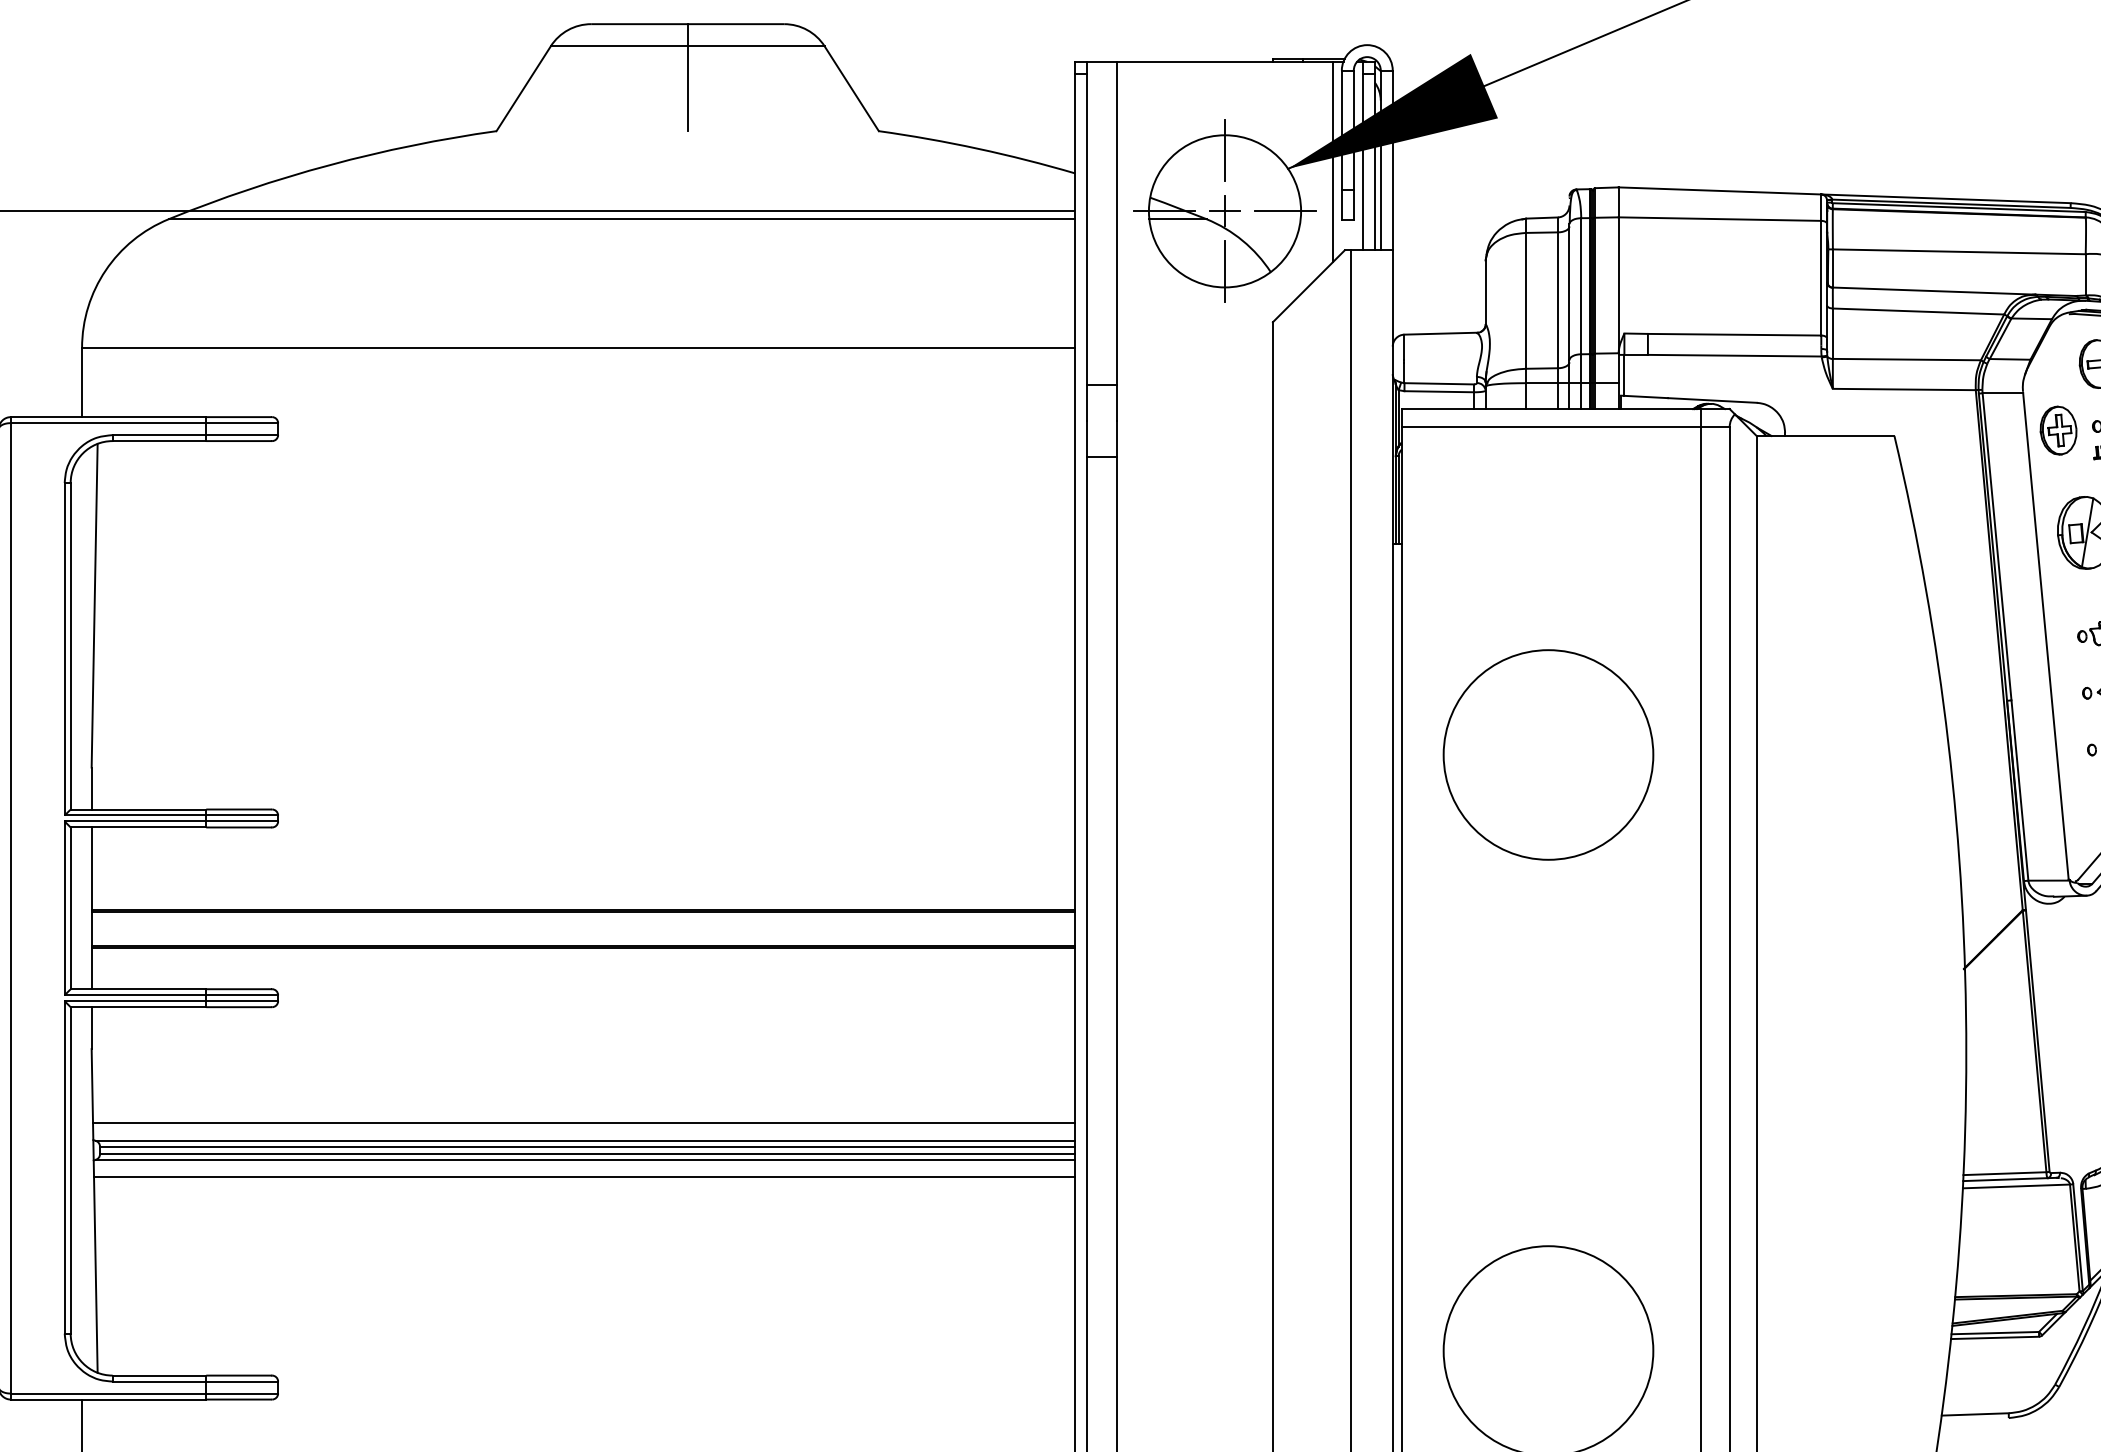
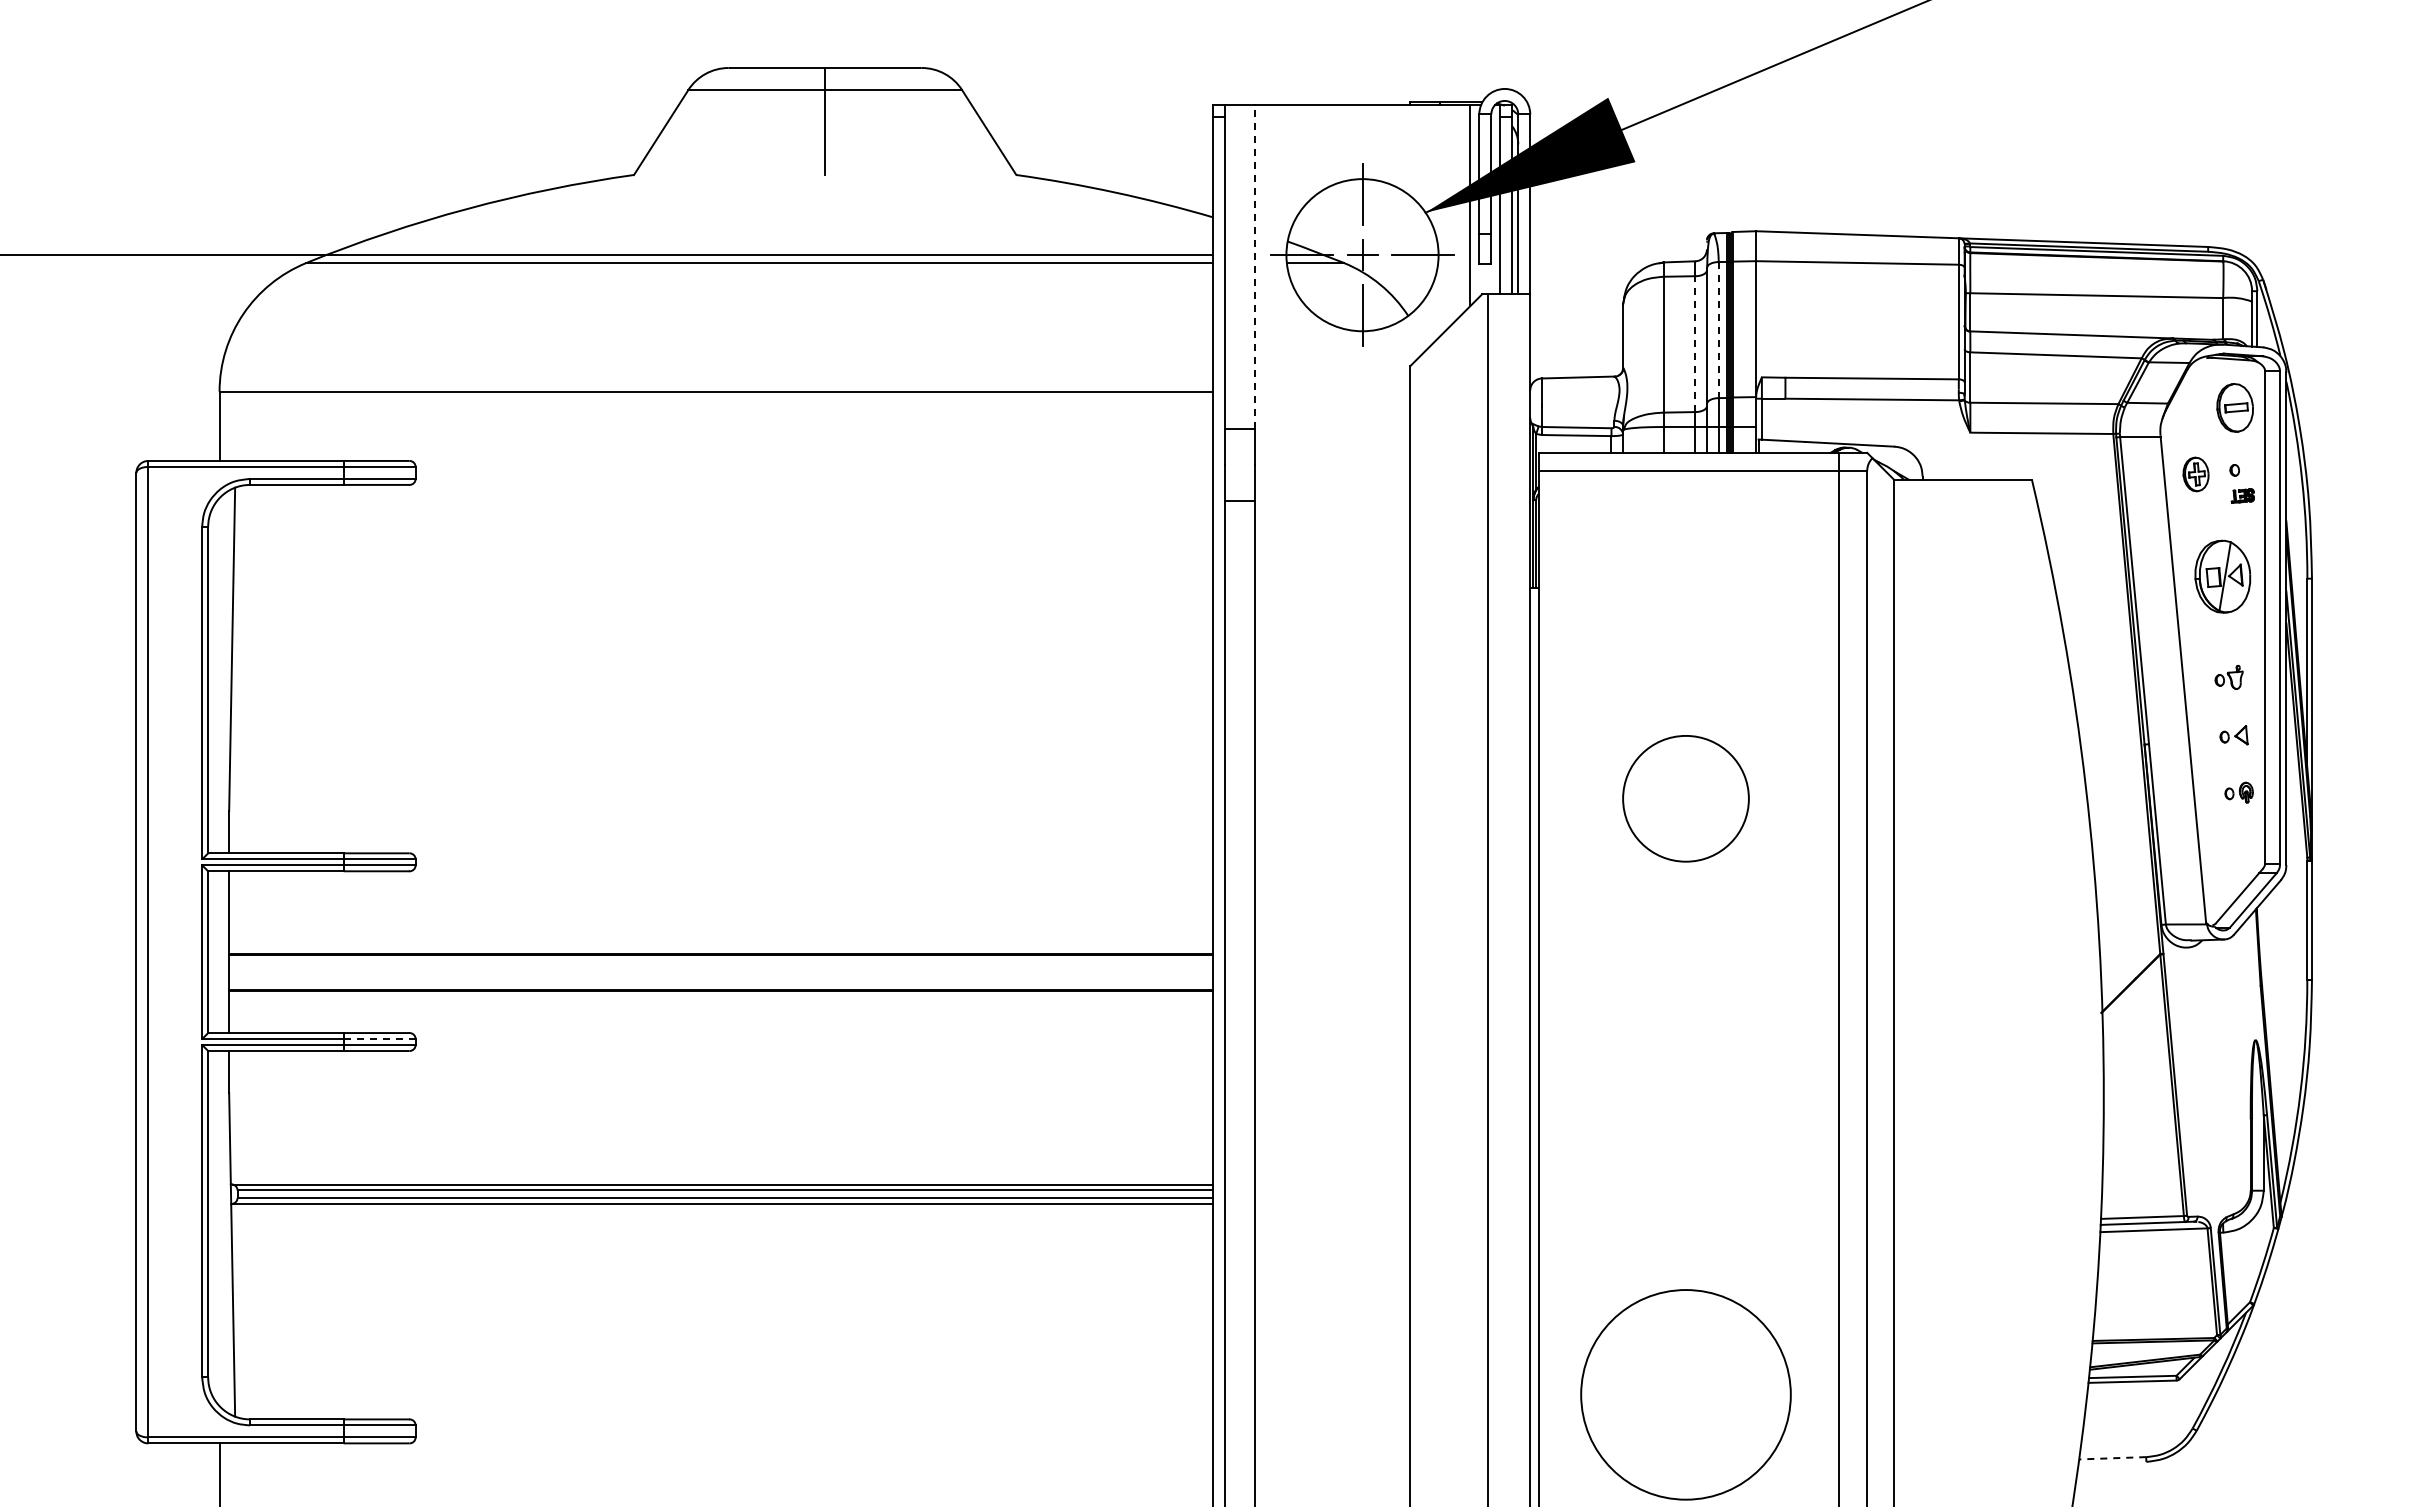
line: (1117, 223) -> (1254, 267), solid -> dashed
line: (1581, 286) -> (1718, 330), solid -> dashed
line: (1558, 300) -> (1695, 344), solid -> dashed
part: (2058, 430) -> (2195, 474), size x0.7
circle: (1548, 754) -> (1685, 798), size x0.6
line: (242, 995) -> (379, 1039), solid -> dashed
line: (584, 1123) -> (721, 1167), removed
line: (584, 1177) -> (721, 1221), removed
line: (1975, 1414) -> (2112, 1458), solid -> dashed

